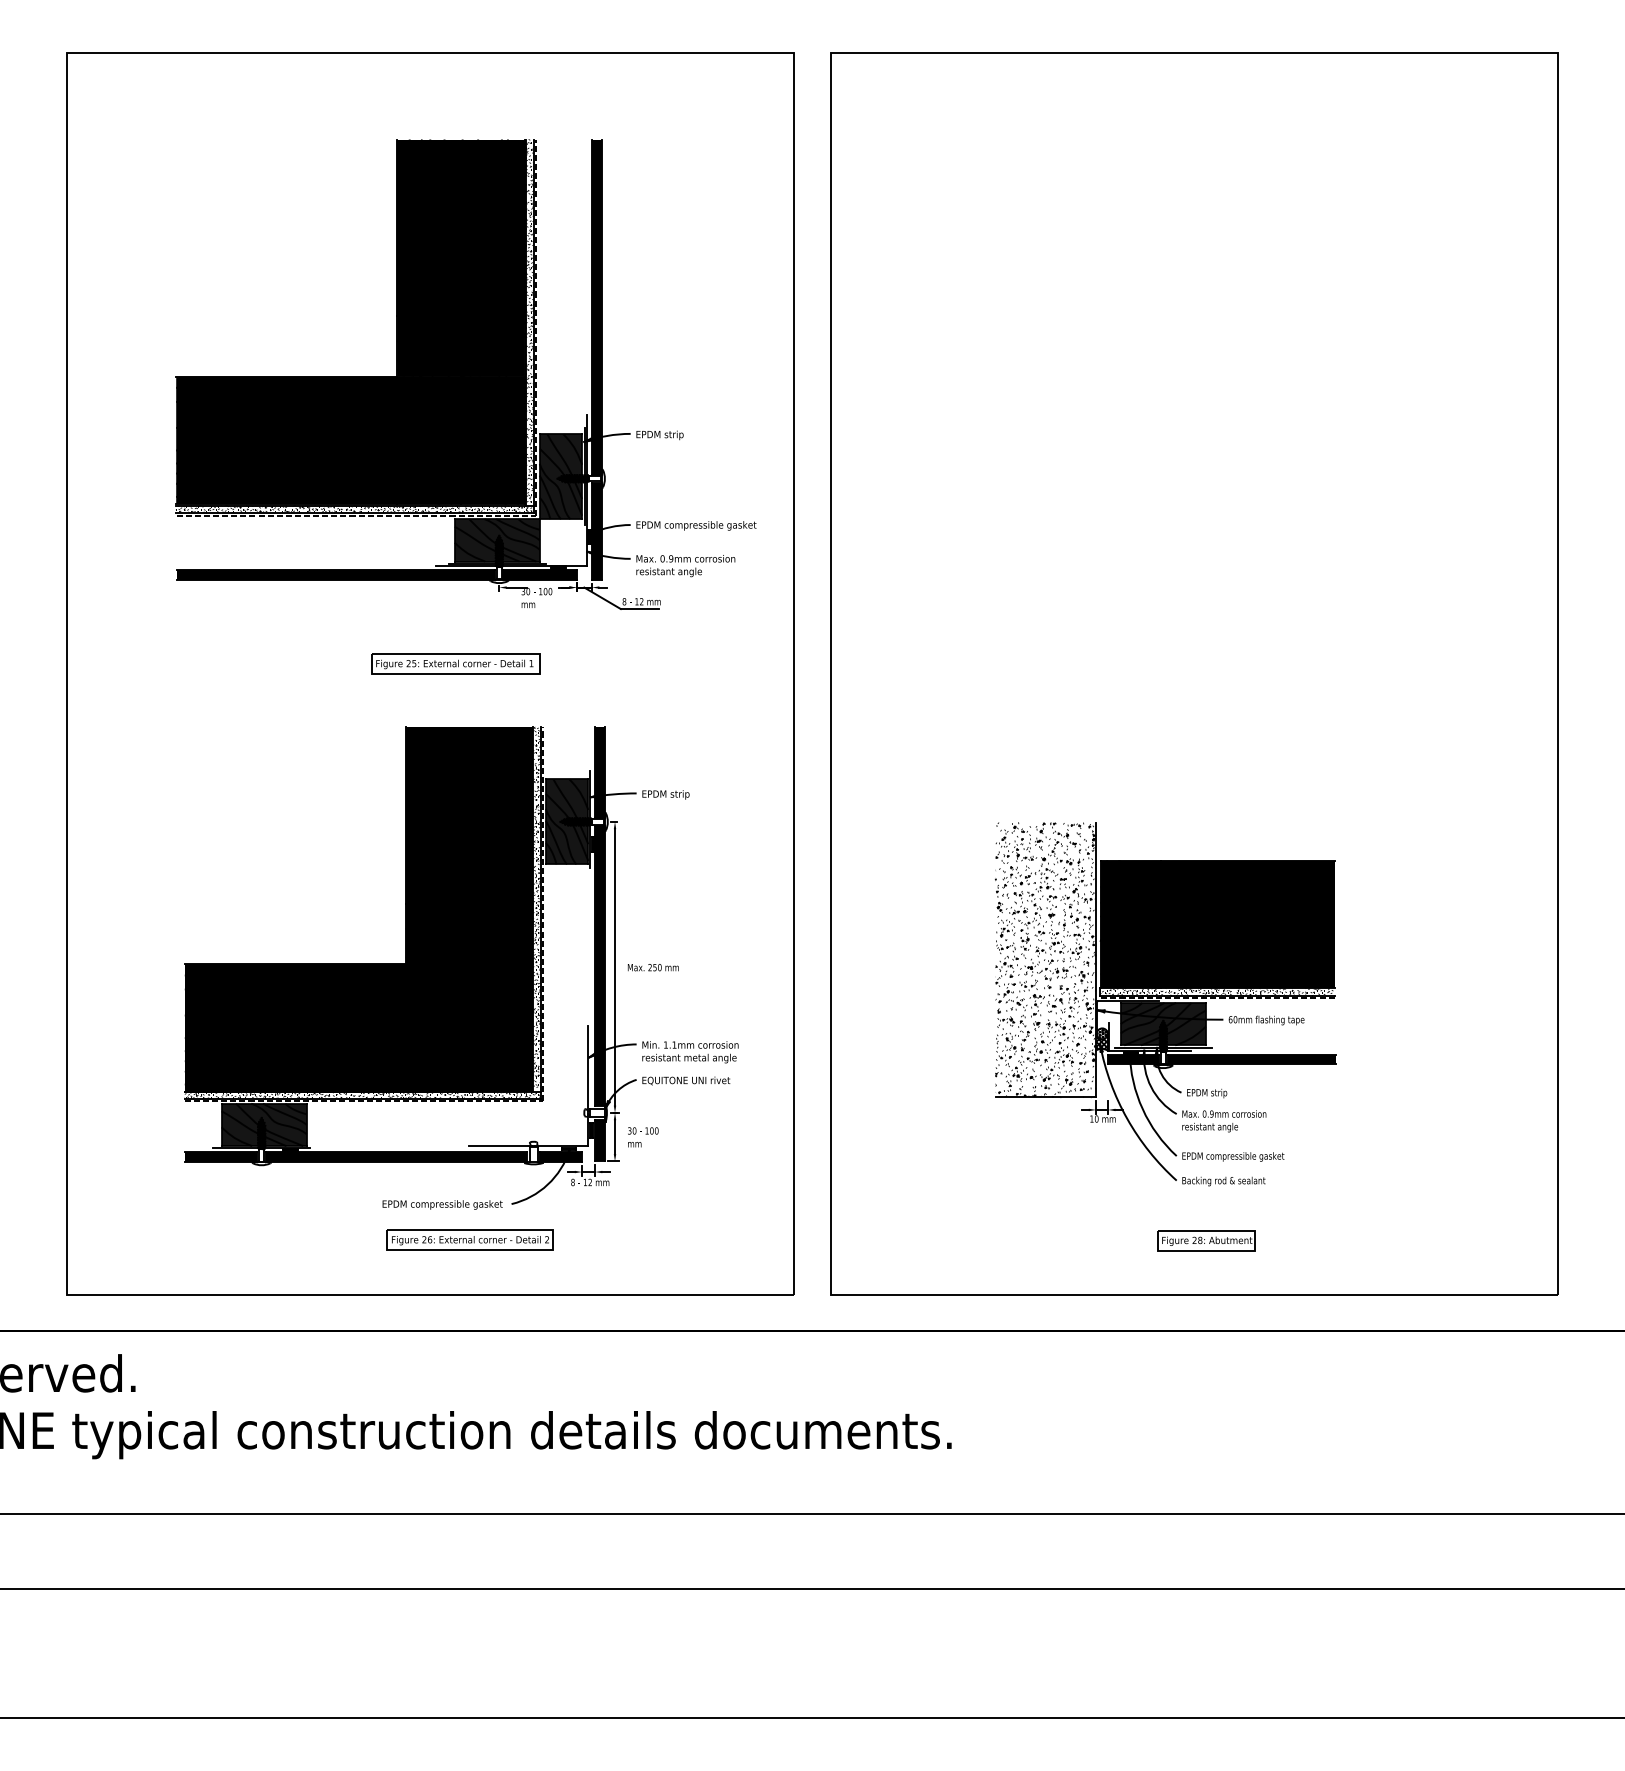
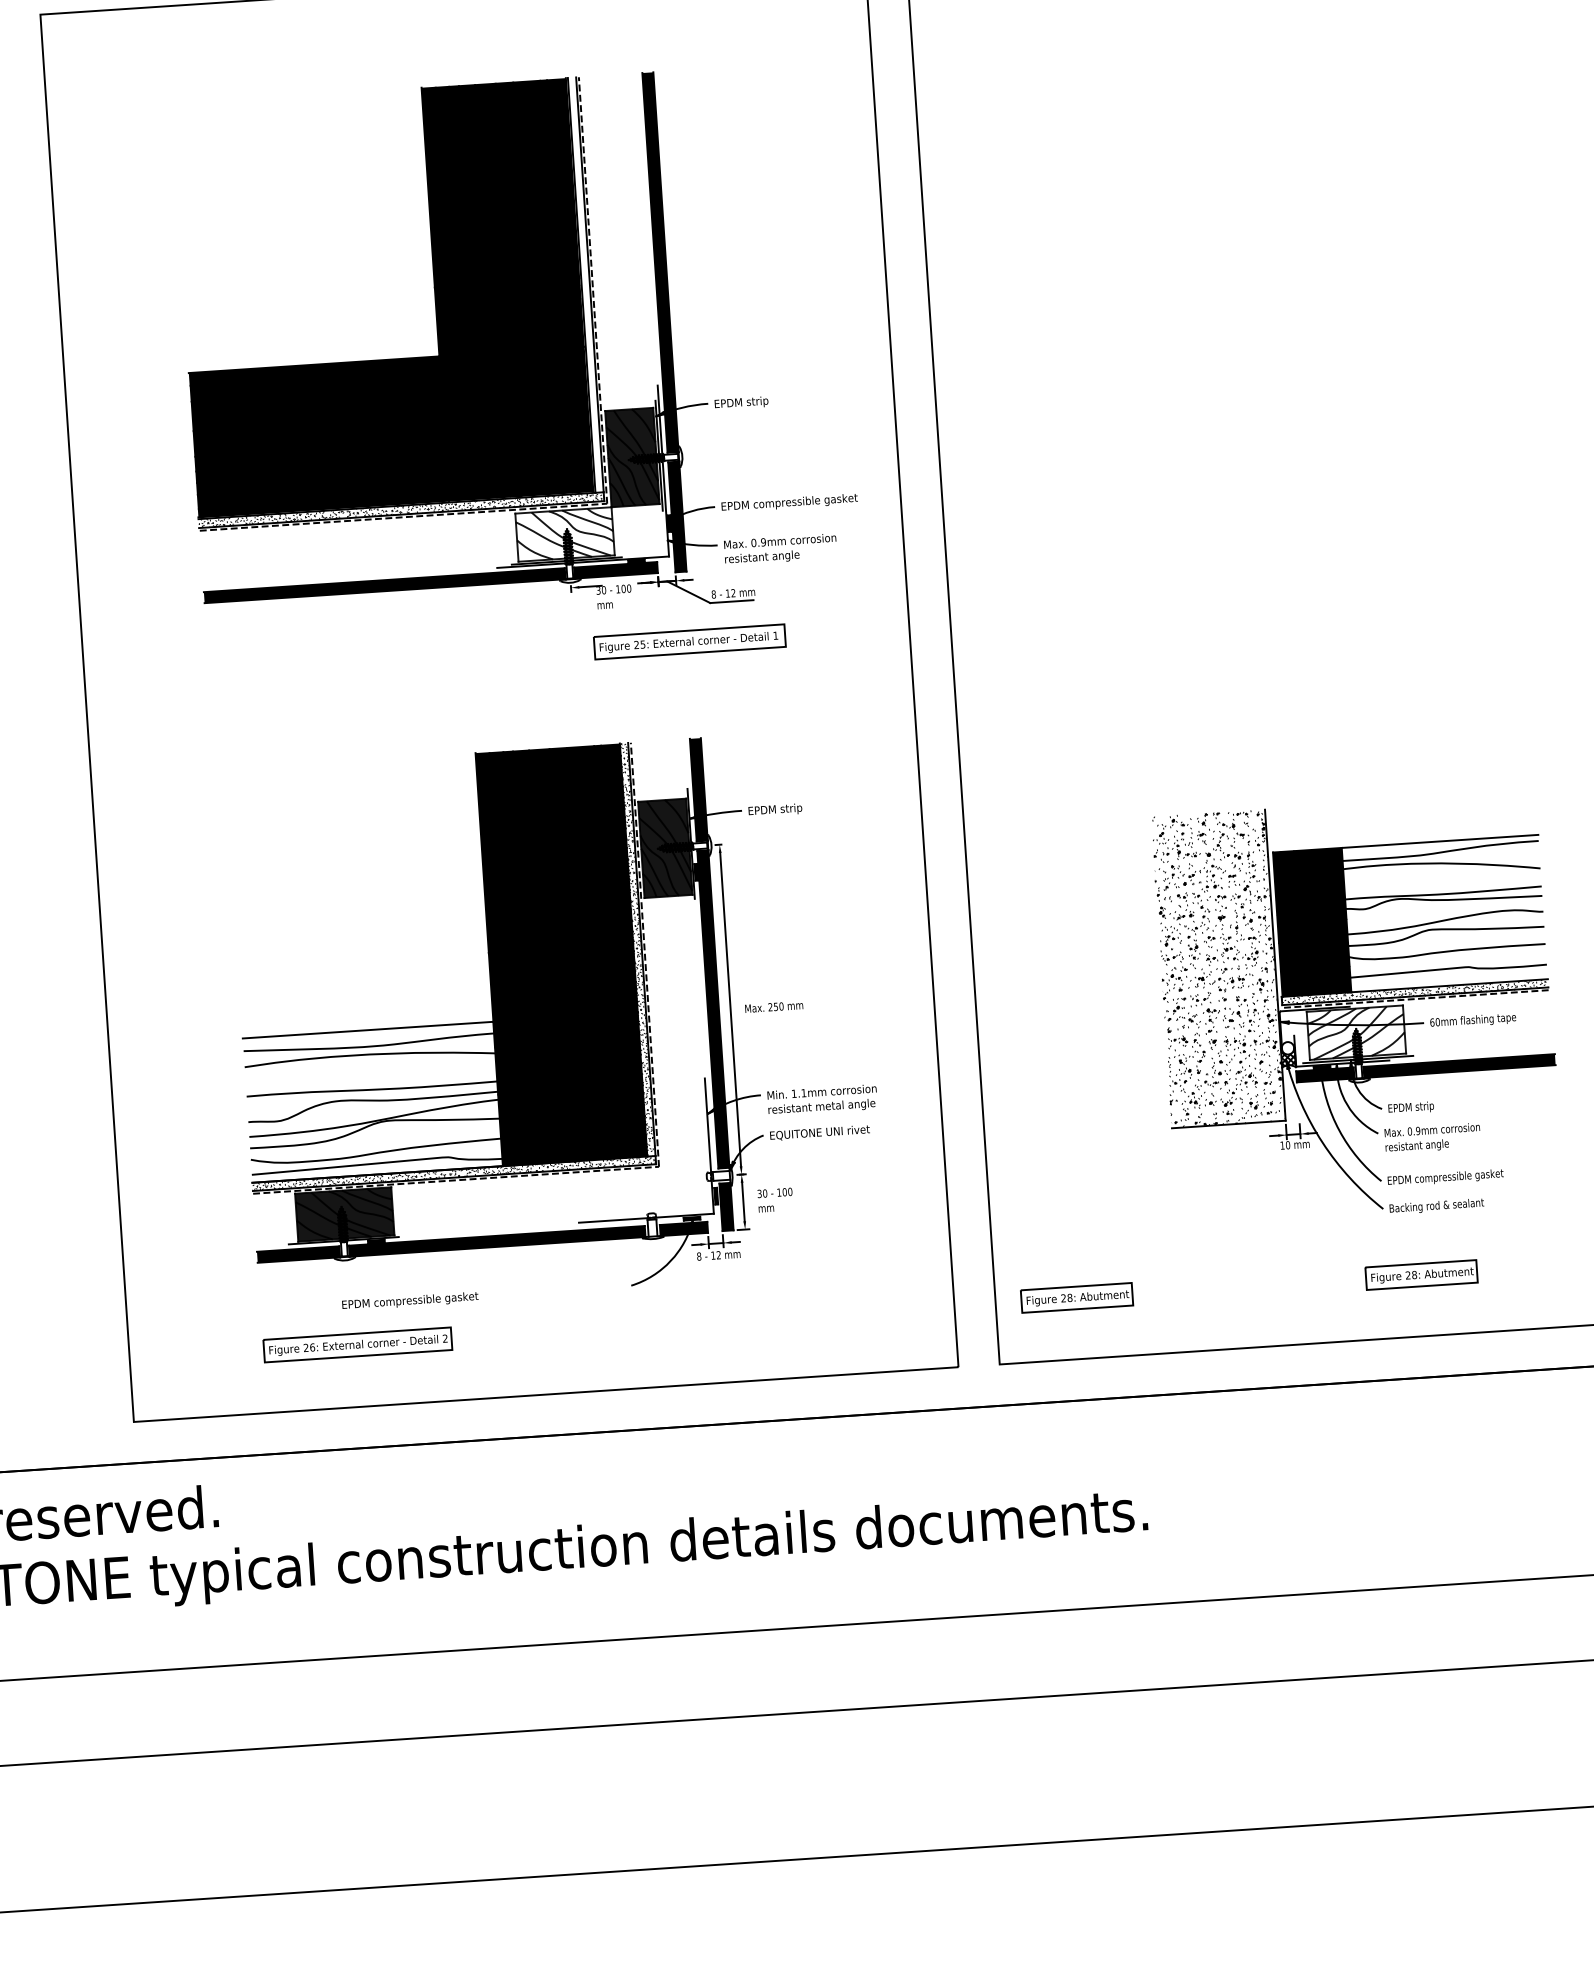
hatch: (529, 321) -> (585, 284), removed
fill: (496, 540) -> (564, 534), removed
part: (455, 663) -> (689, 641), moved
fill: (1247, 924) -> (1444, 913), removed
fill: (1162, 1023) -> (1355, 1032), removed
fill: (294, 1027) -> (371, 1101), removed
hatch: (1101, 1033) -> (1287, 1047), removed
text: (442, 1204) -> (410, 1300), moved
part: (469, 1239) -> (357, 1344), moved
part: (902, 1240) -> (1077, 1297), added

